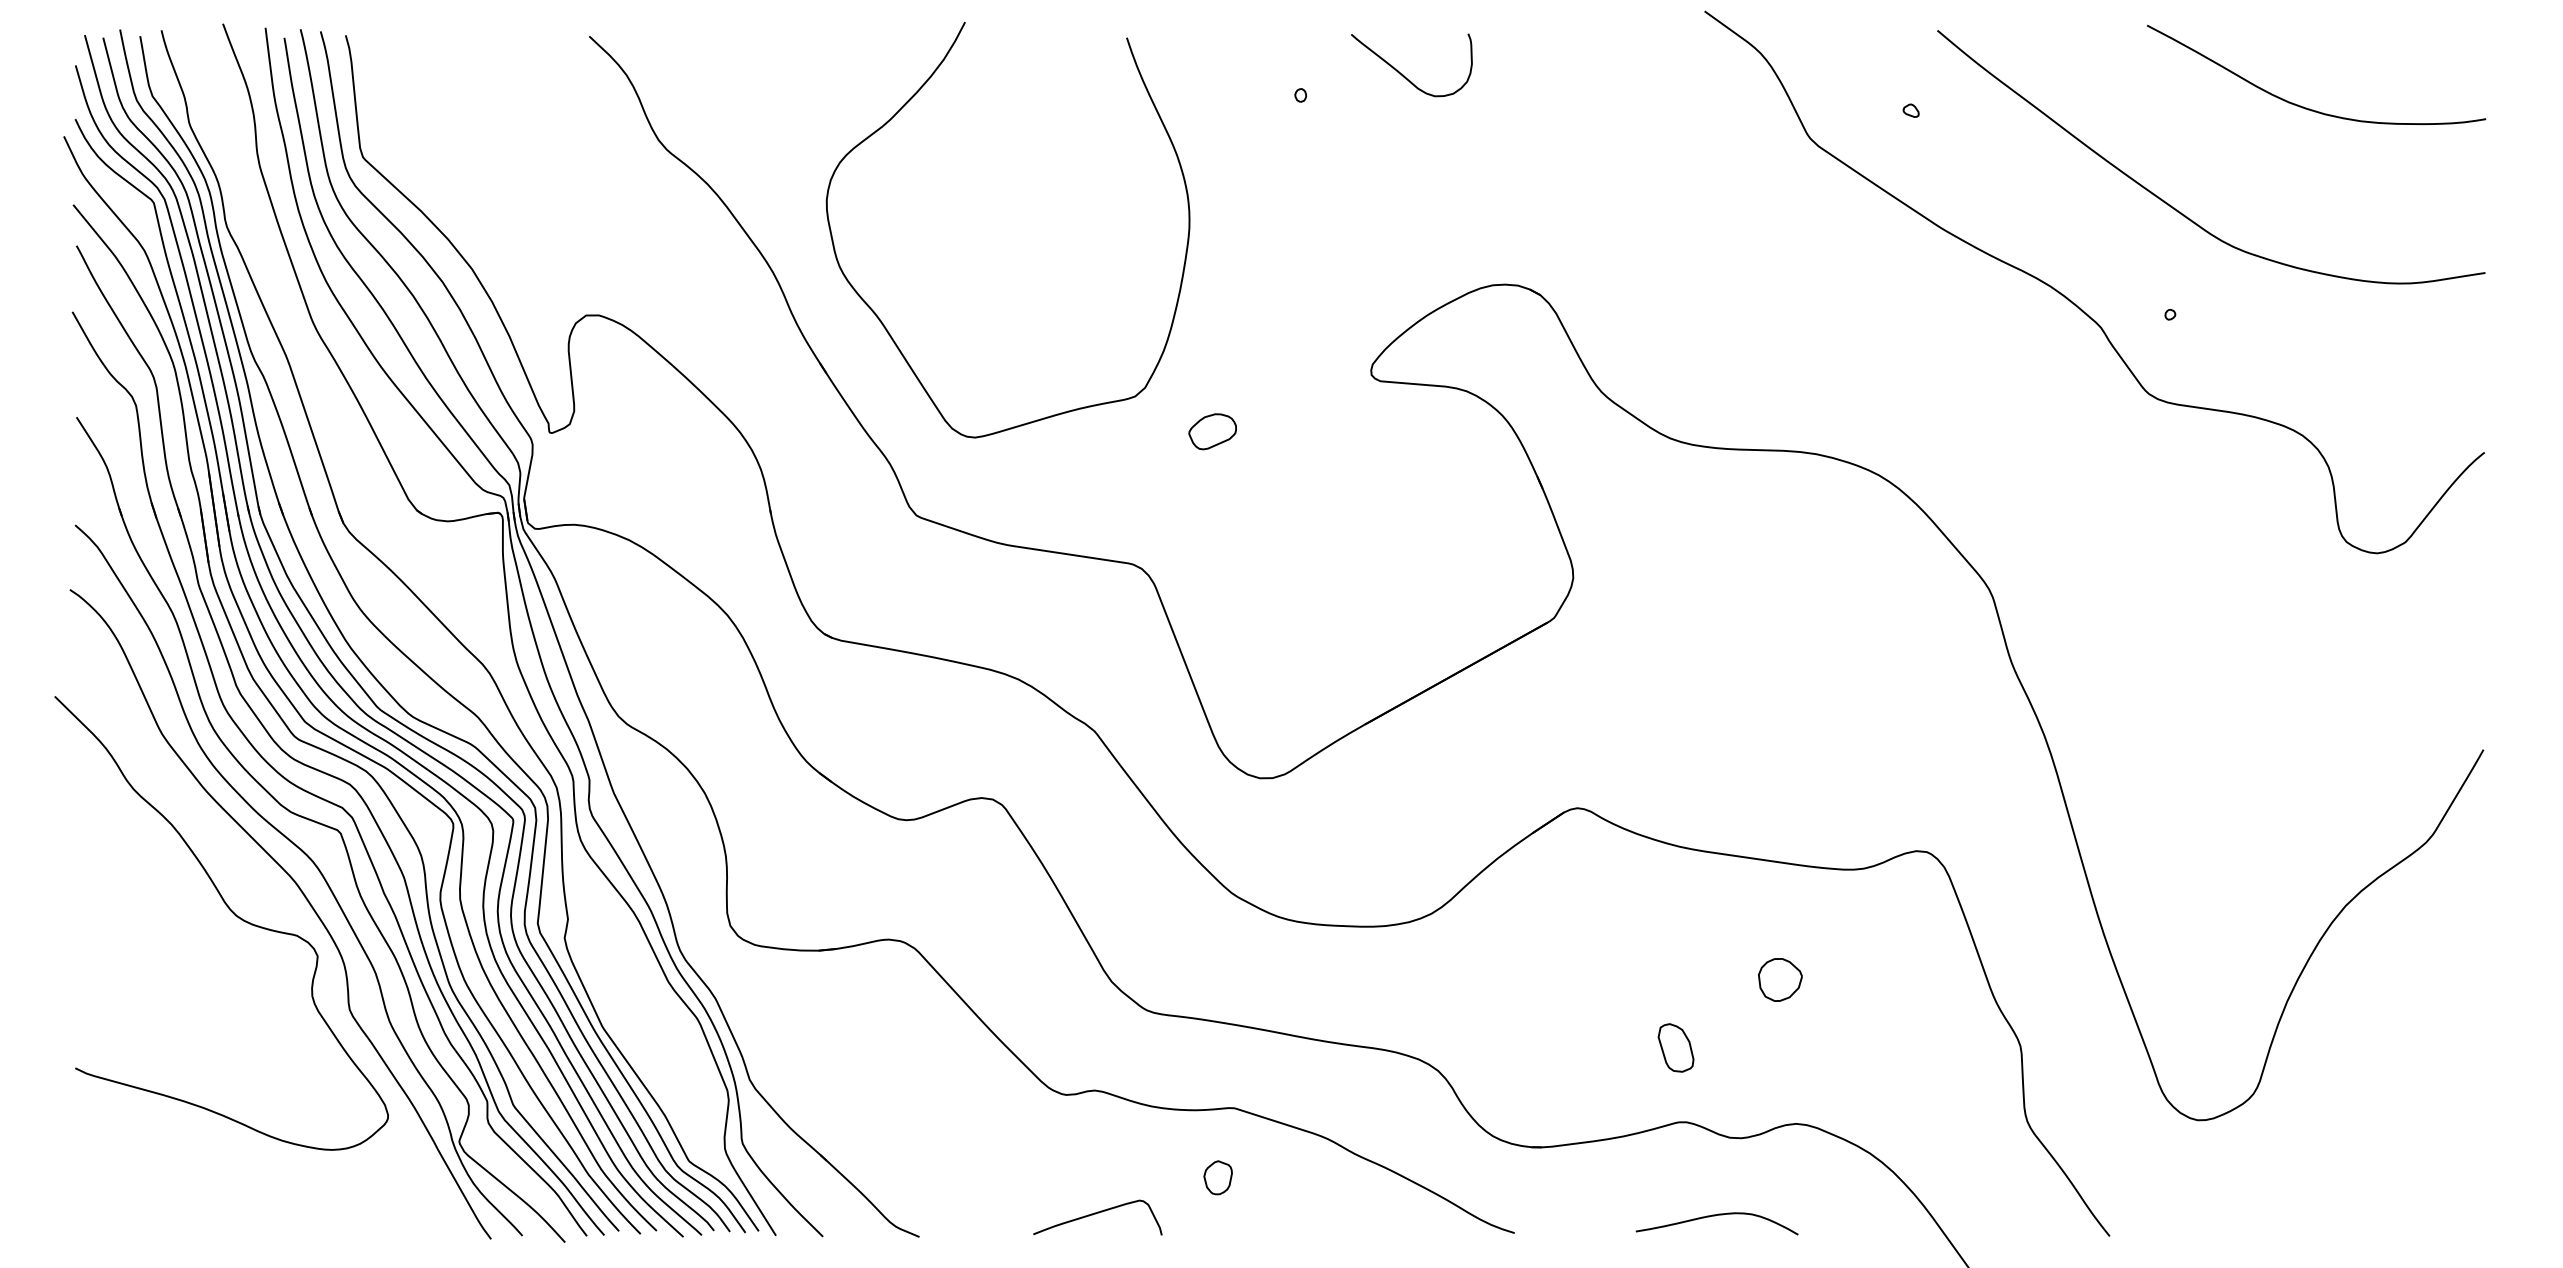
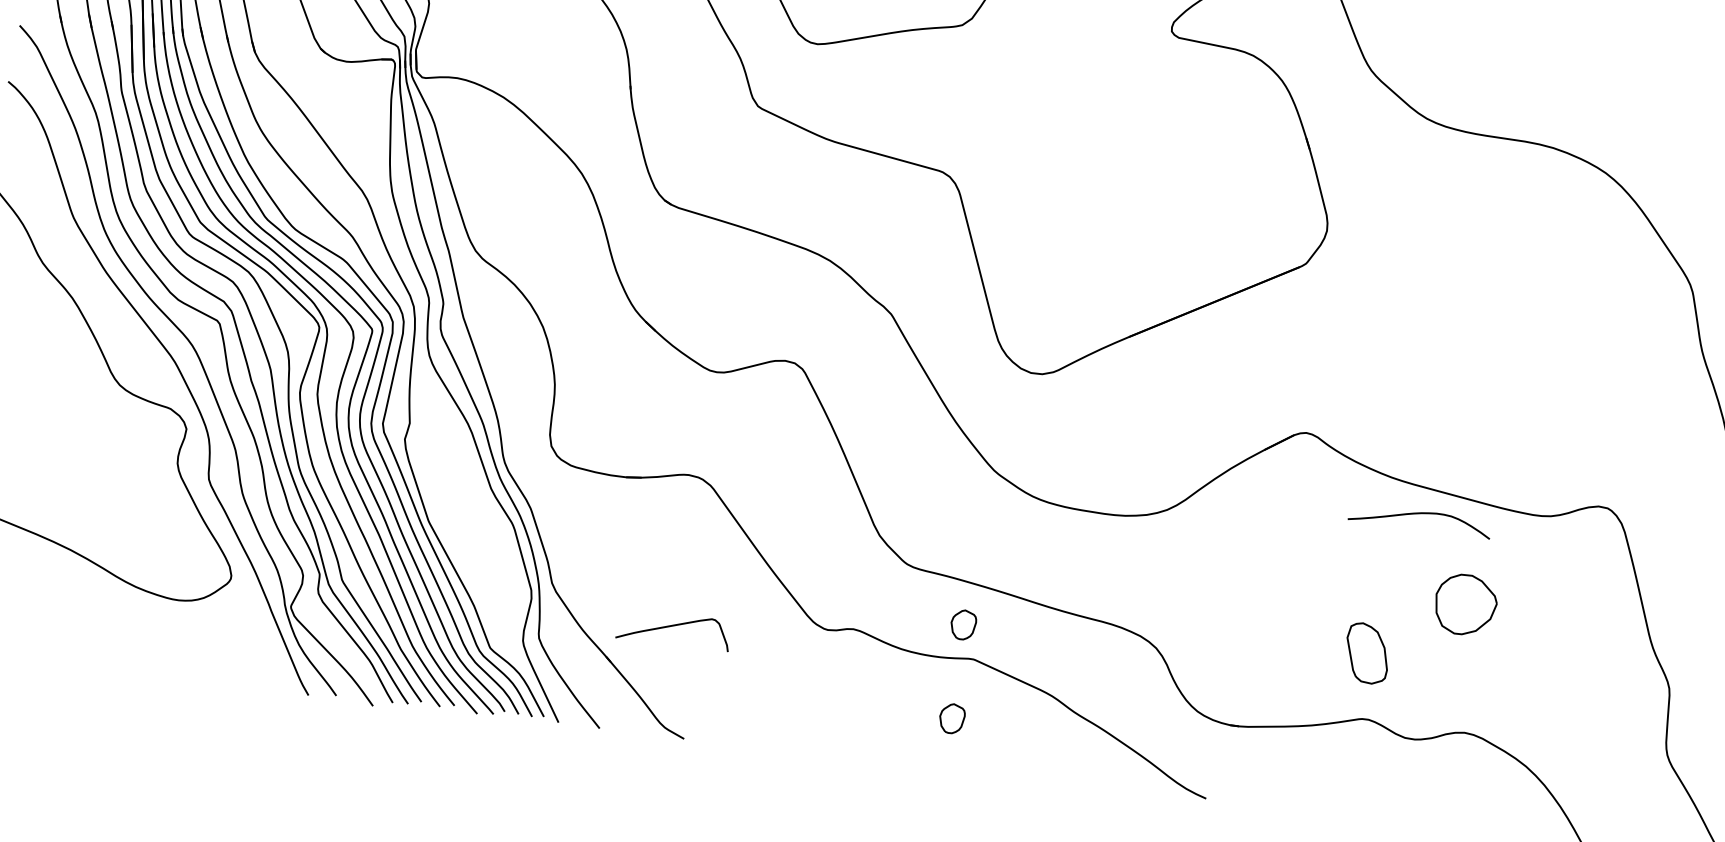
part: (1212, 431) -> (1026, 64), removed
part: (1780, 979) -> (1466, 604), size x1.6
part: (1675, 1047) -> (1366, 653), size x1.4
part: (1217, 1070) -> (963, 624), added
curve: (1096, 1214) -> (672, 626), moved
curve: (1715, 1216) -> (1419, 514), moved

